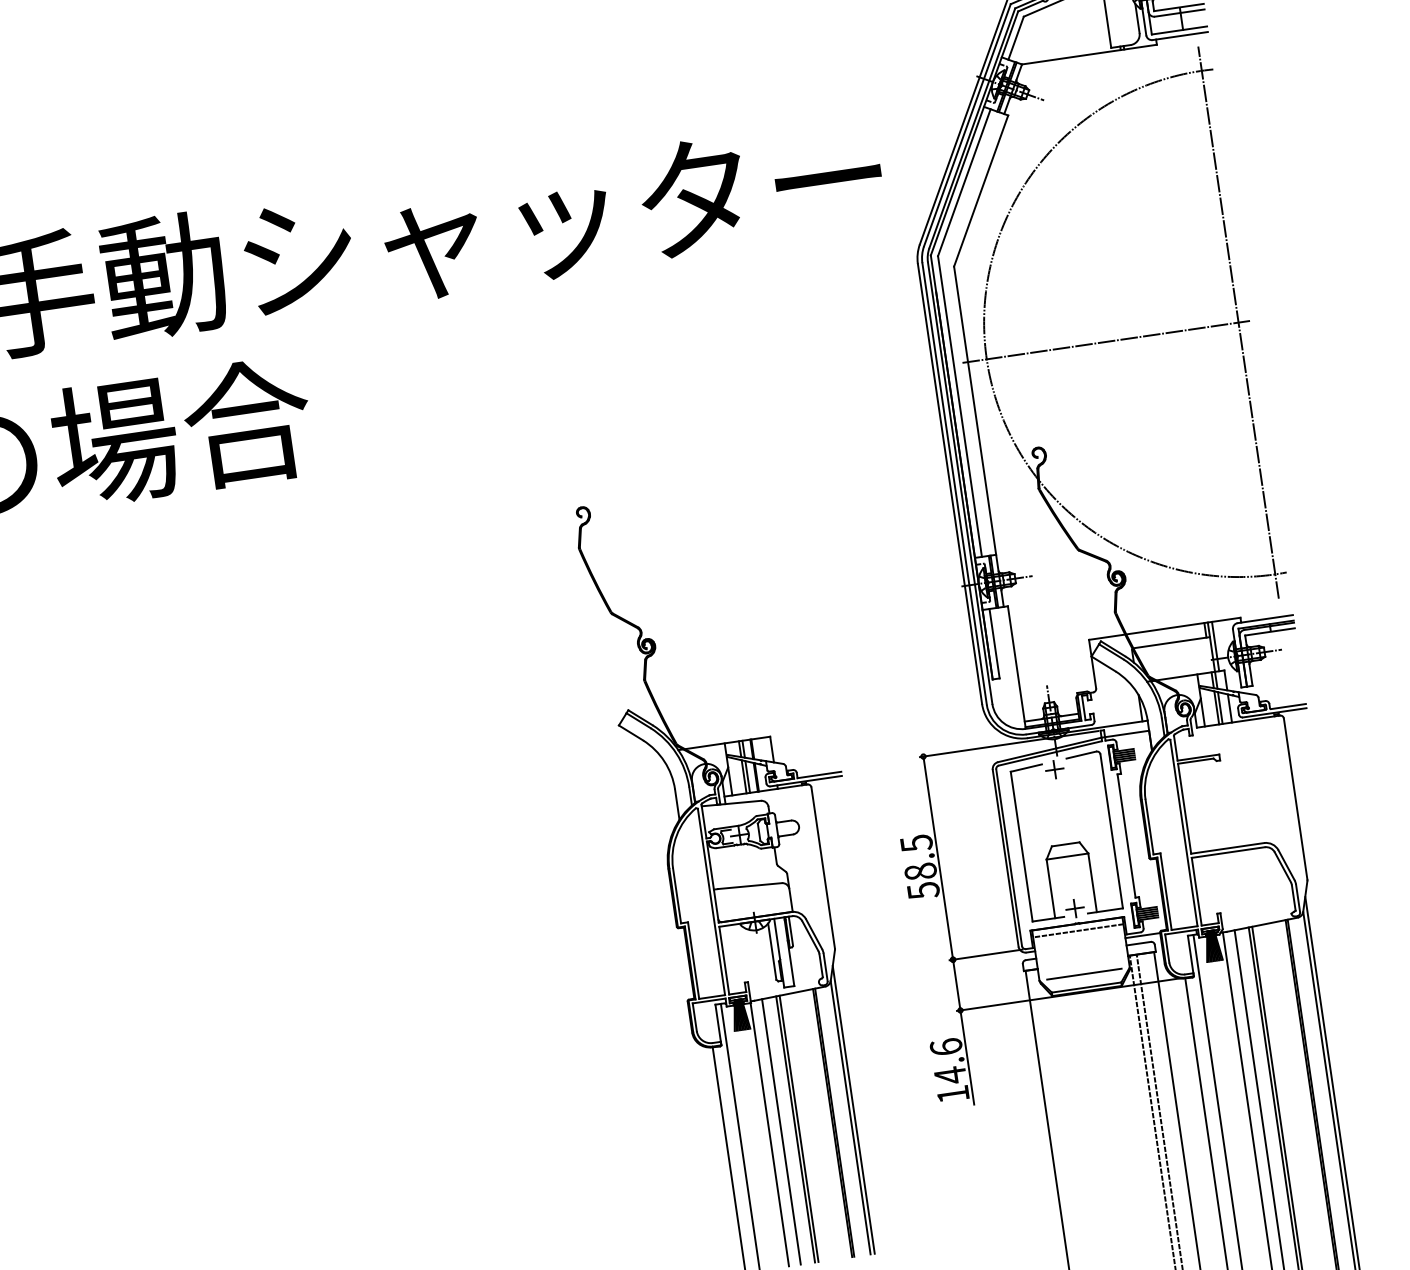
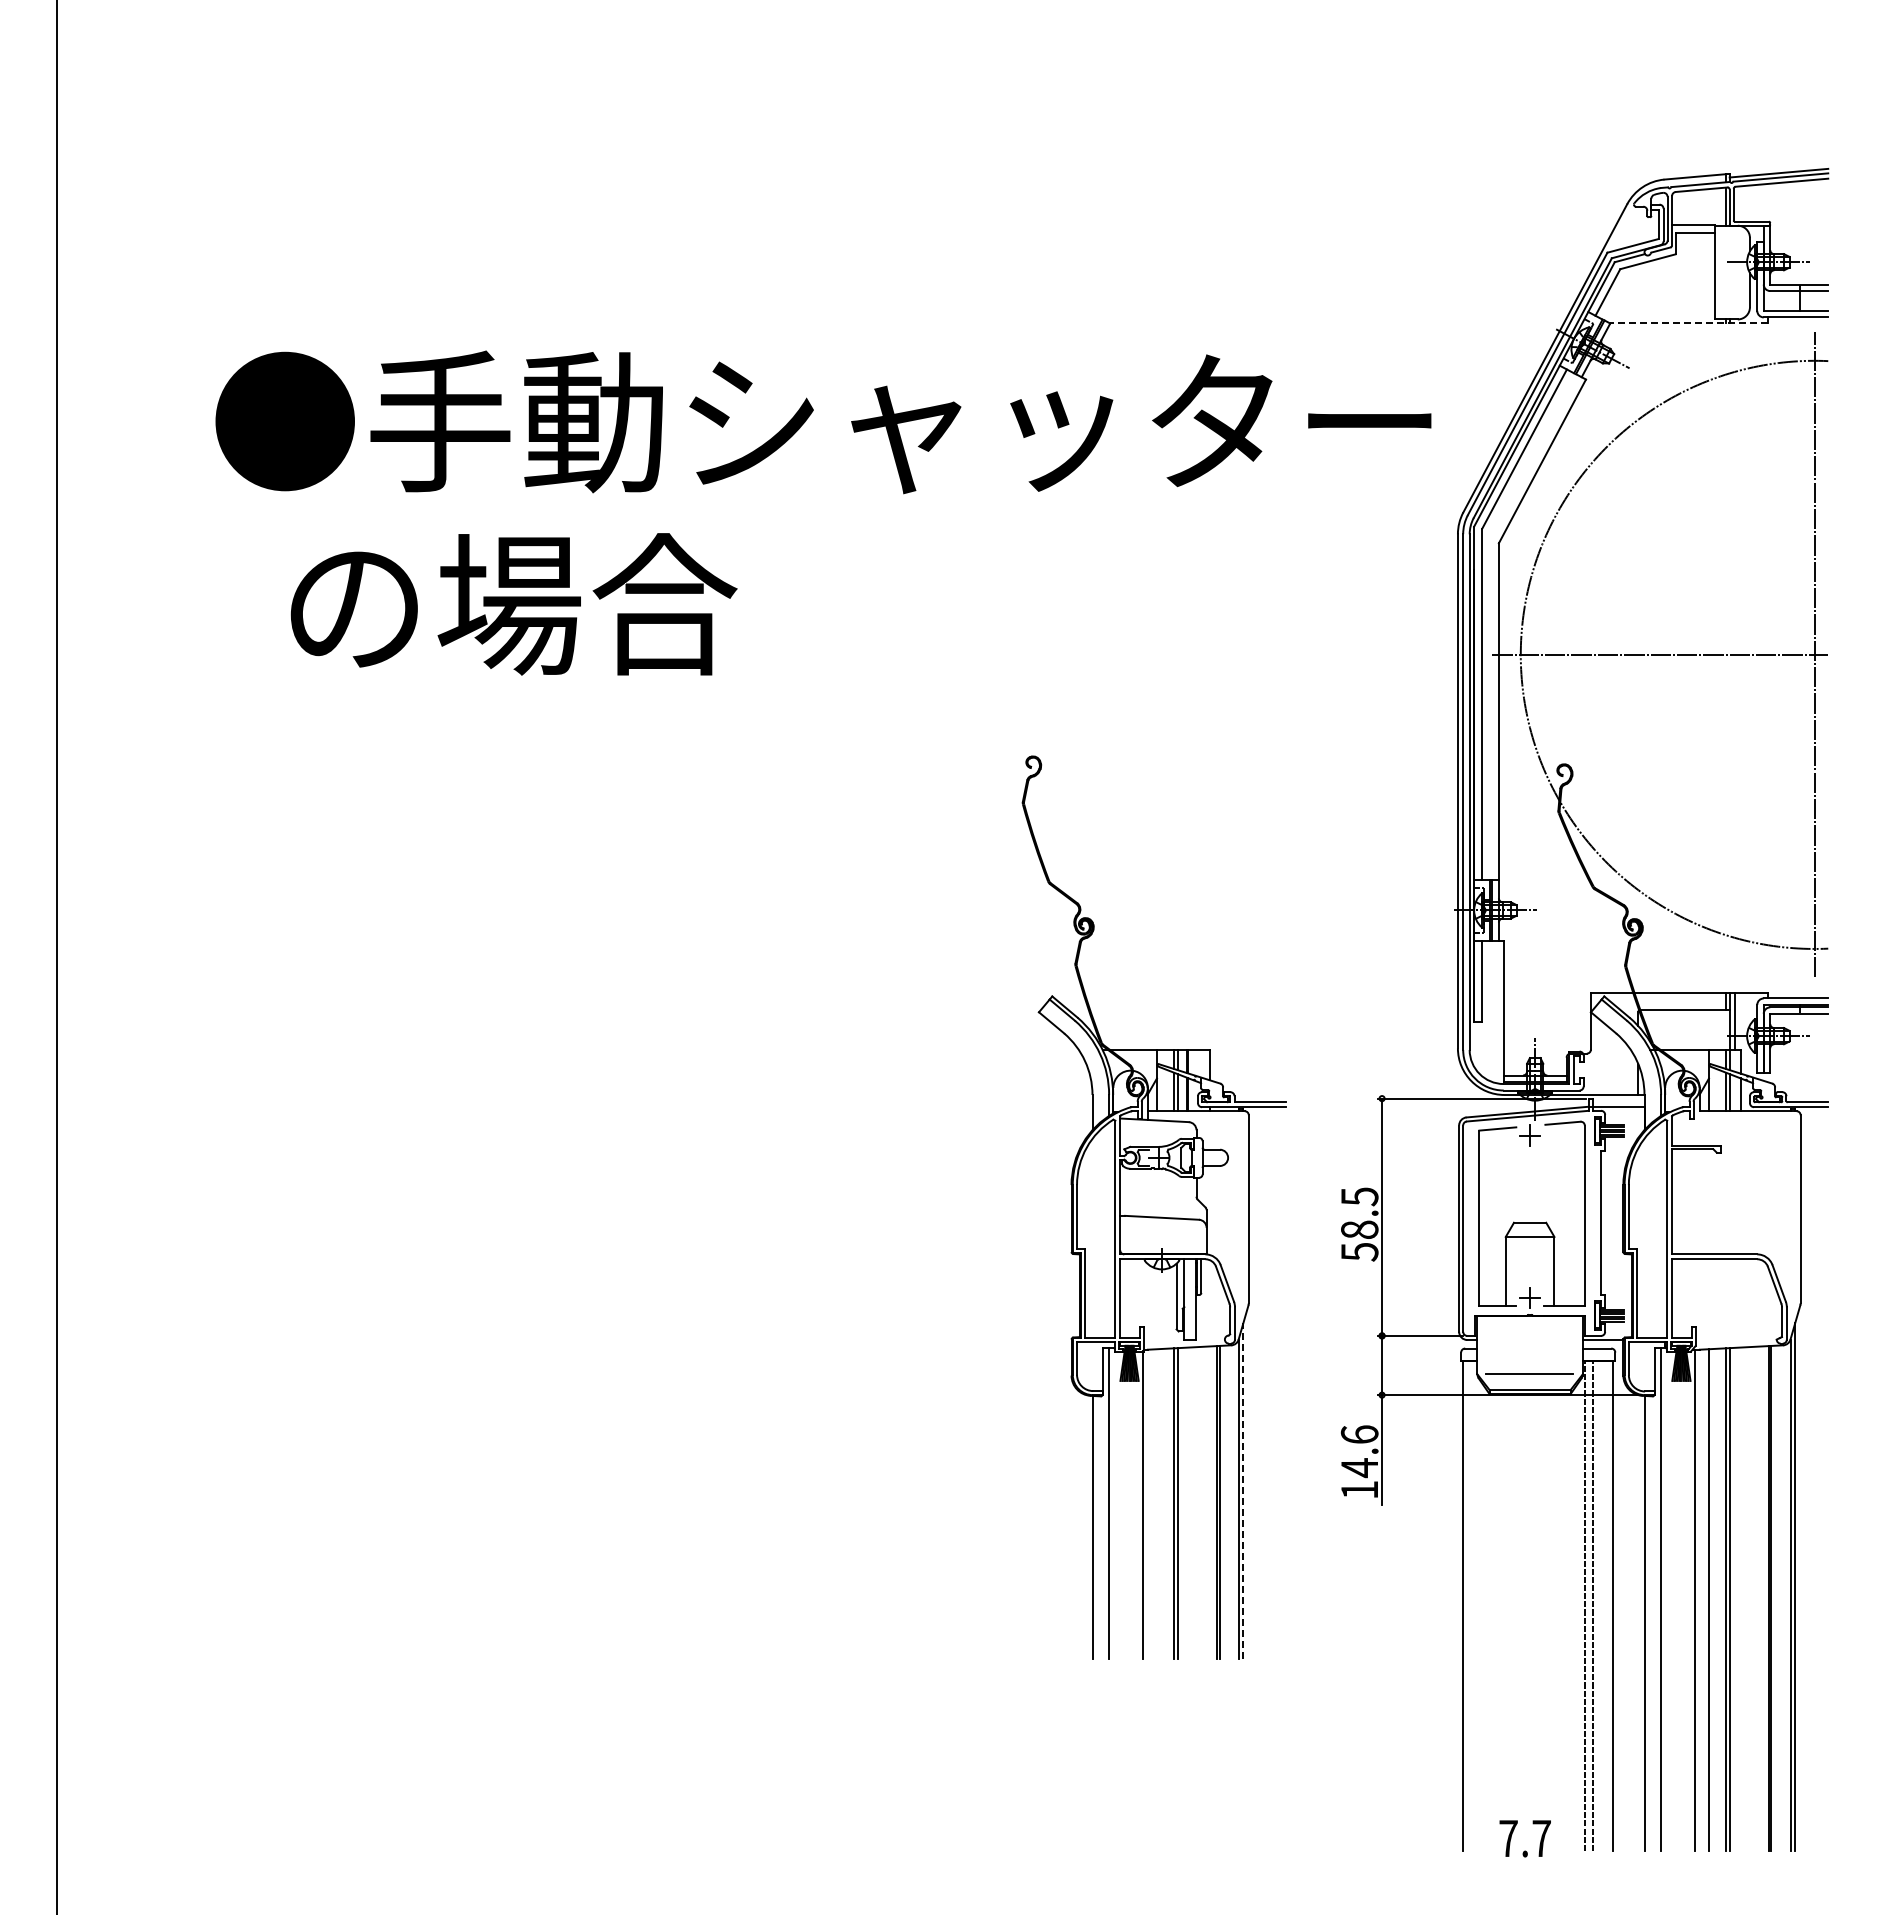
line: (1089, 54) -> (1689, 323), solid -> dashed
line: (1077, 930) -> (1529, 1323), removed
line: (853, 1109) -> (1243, 1490), solid -> dashed
line: (781, 1132) -> (1157, 1504), removed

